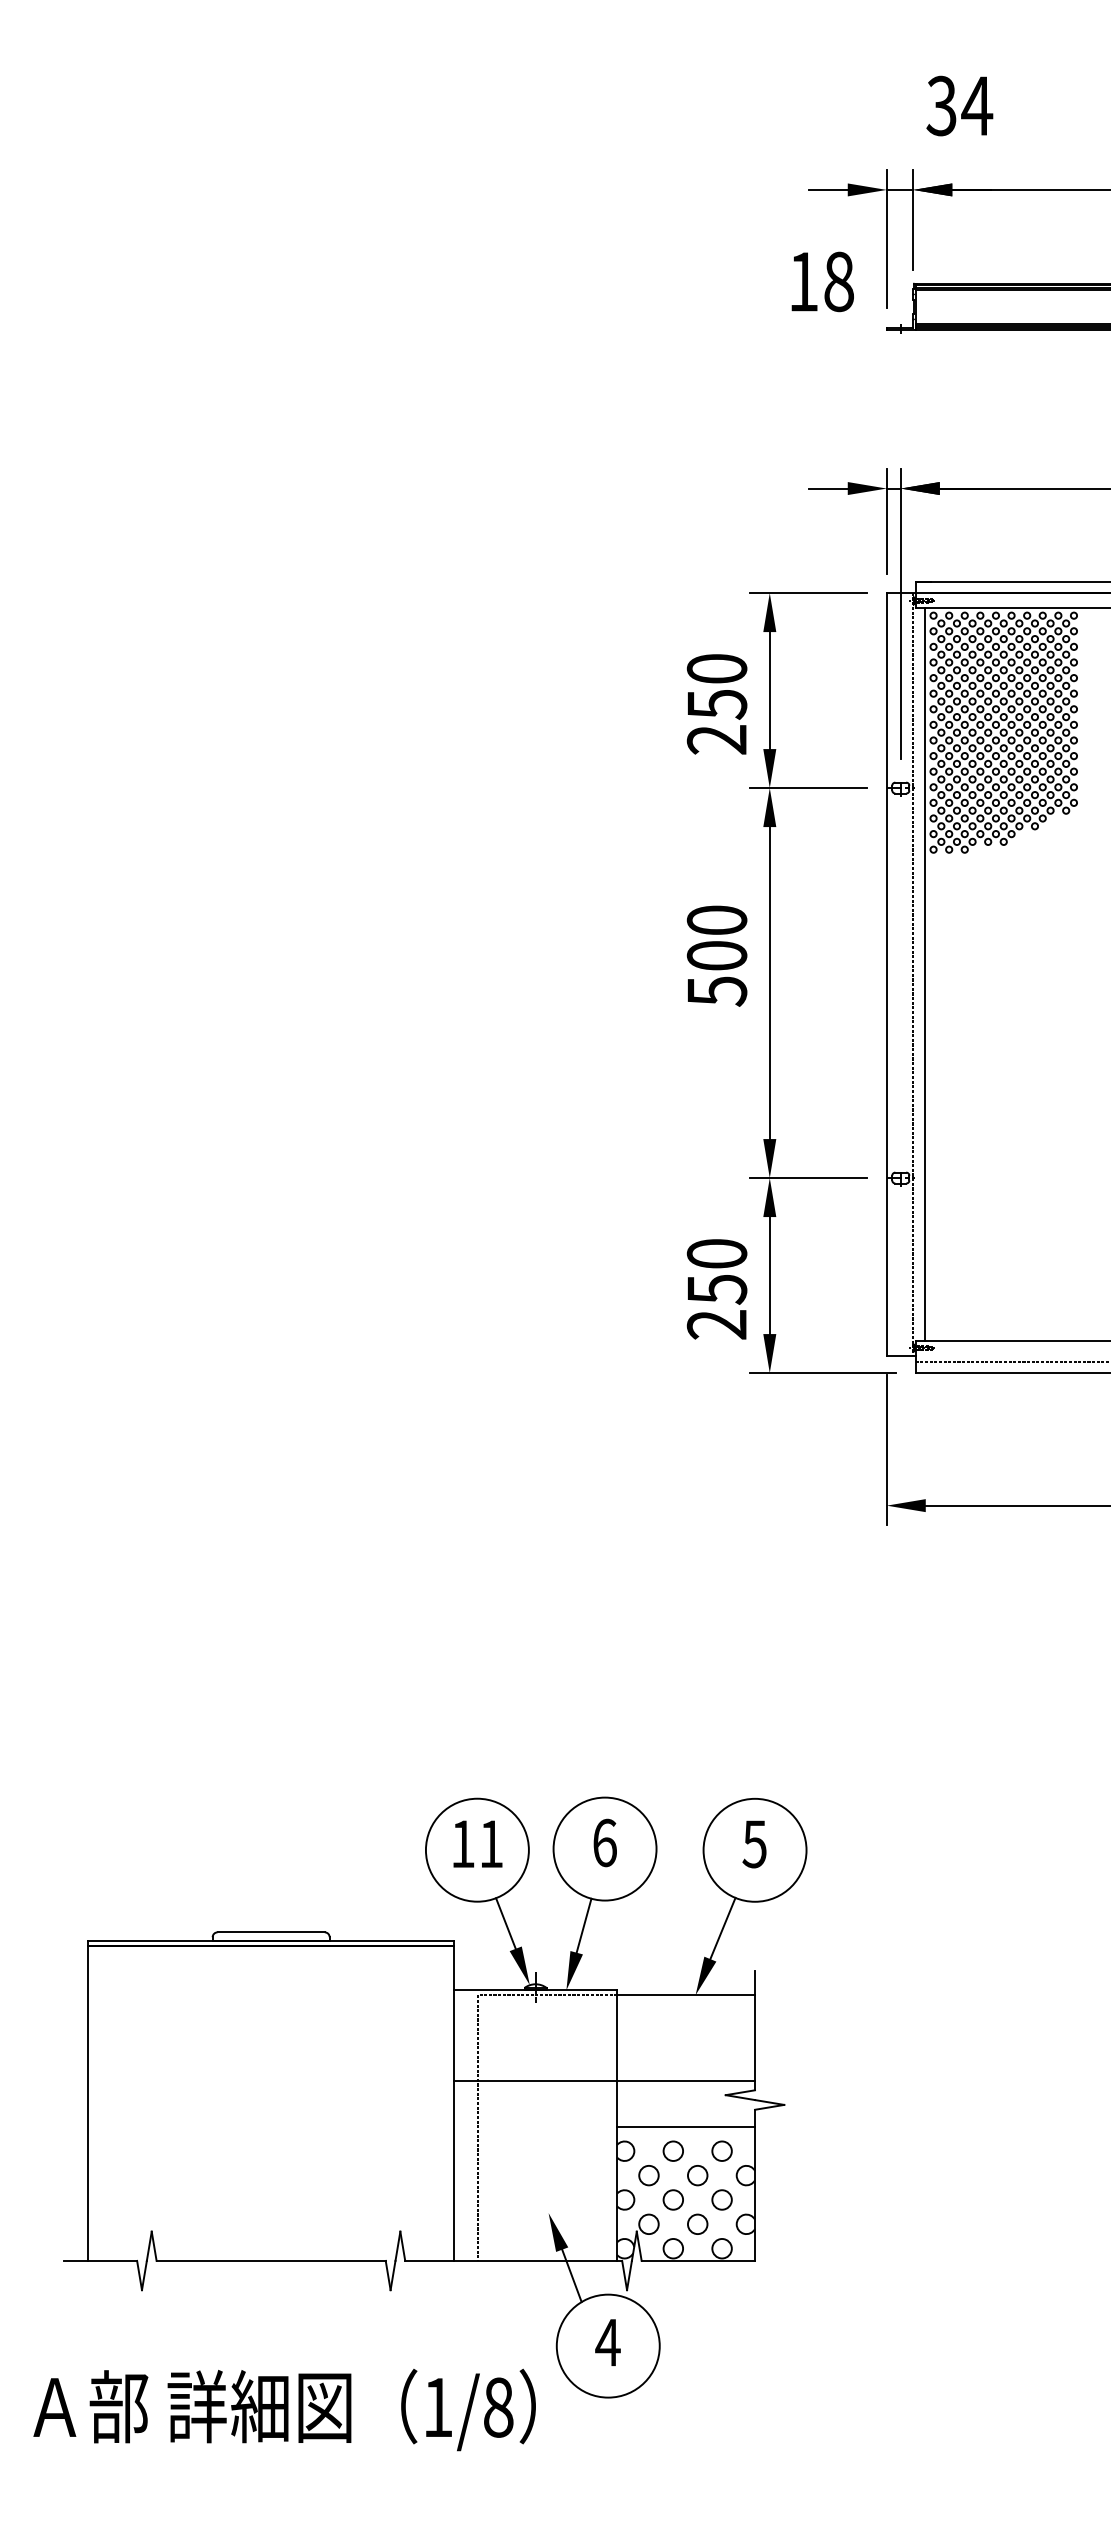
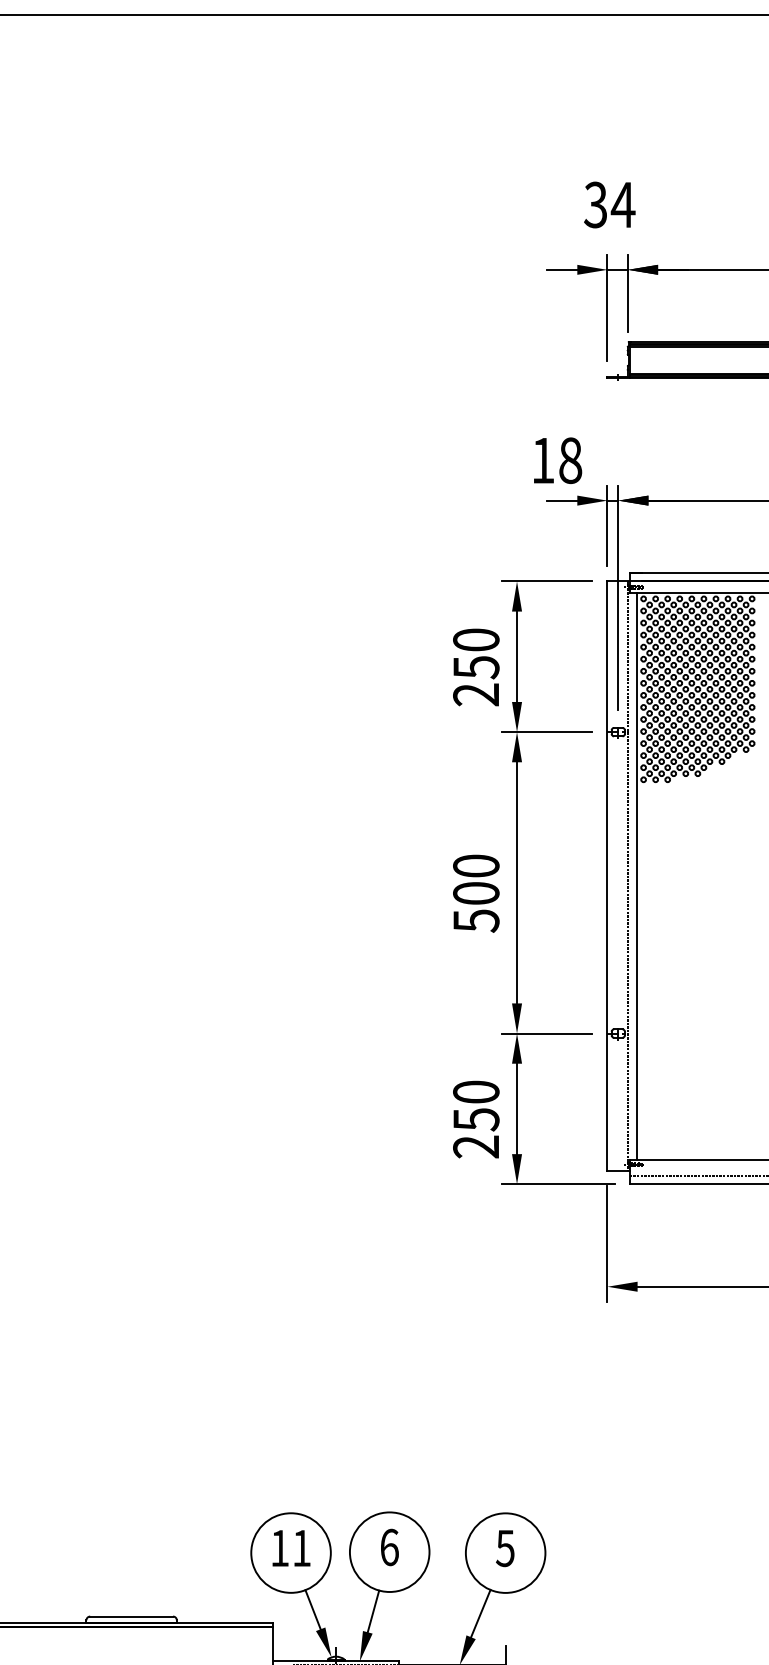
text: (959, 105) -> (609, 204), moved
text: (822, 281) -> (557, 460), moved
text: (716, 955) -> (475, 893), moved

